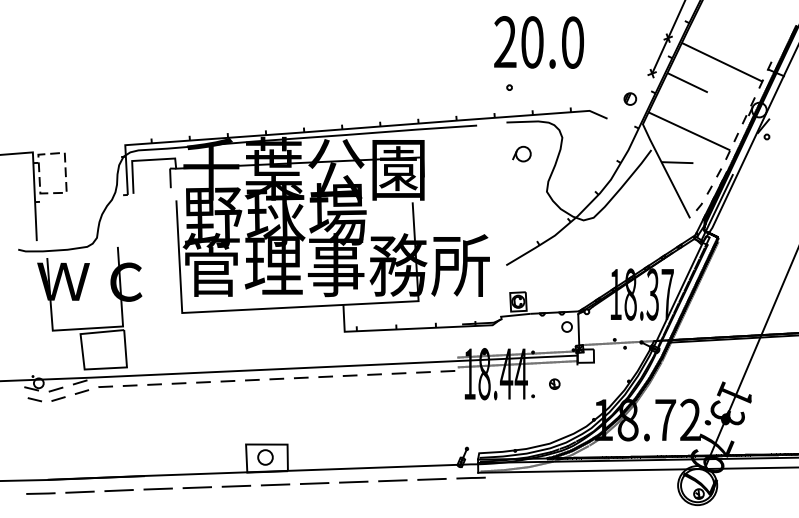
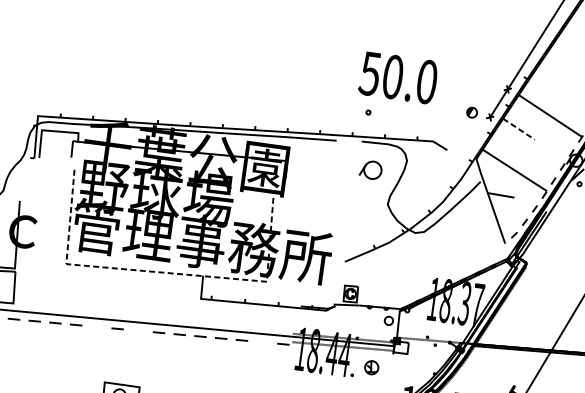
text: (504, 42) -> (369, 73), 20.0 -> 50.0
line: (688, 82) -> (519, 129), solid -> dashed
part: (630, 98) -> (472, 112), moved
part: (521, 153) -> (370, 169), size x1.4
line: (292, 307) -> (159, 272), solid -> dashed
line: (423, 372) -> (262, 342), removed
line: (276, 378) -> (138, 330), removed
line: (227, 381) -> (96, 327), removed
part: (554, 383) -> (371, 367), size x1.6

